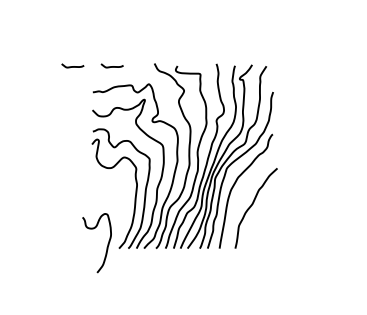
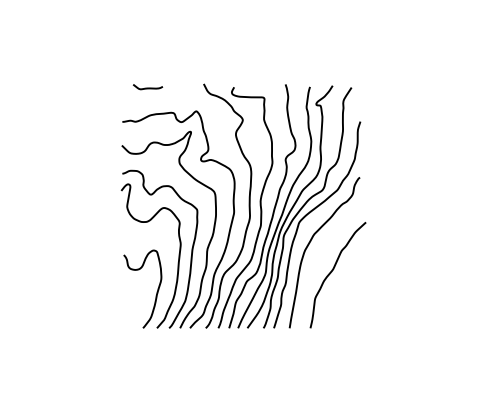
curve: (73, 66) -> (96, 87), removed
curve: (107, 245) -> (156, 291), moved

